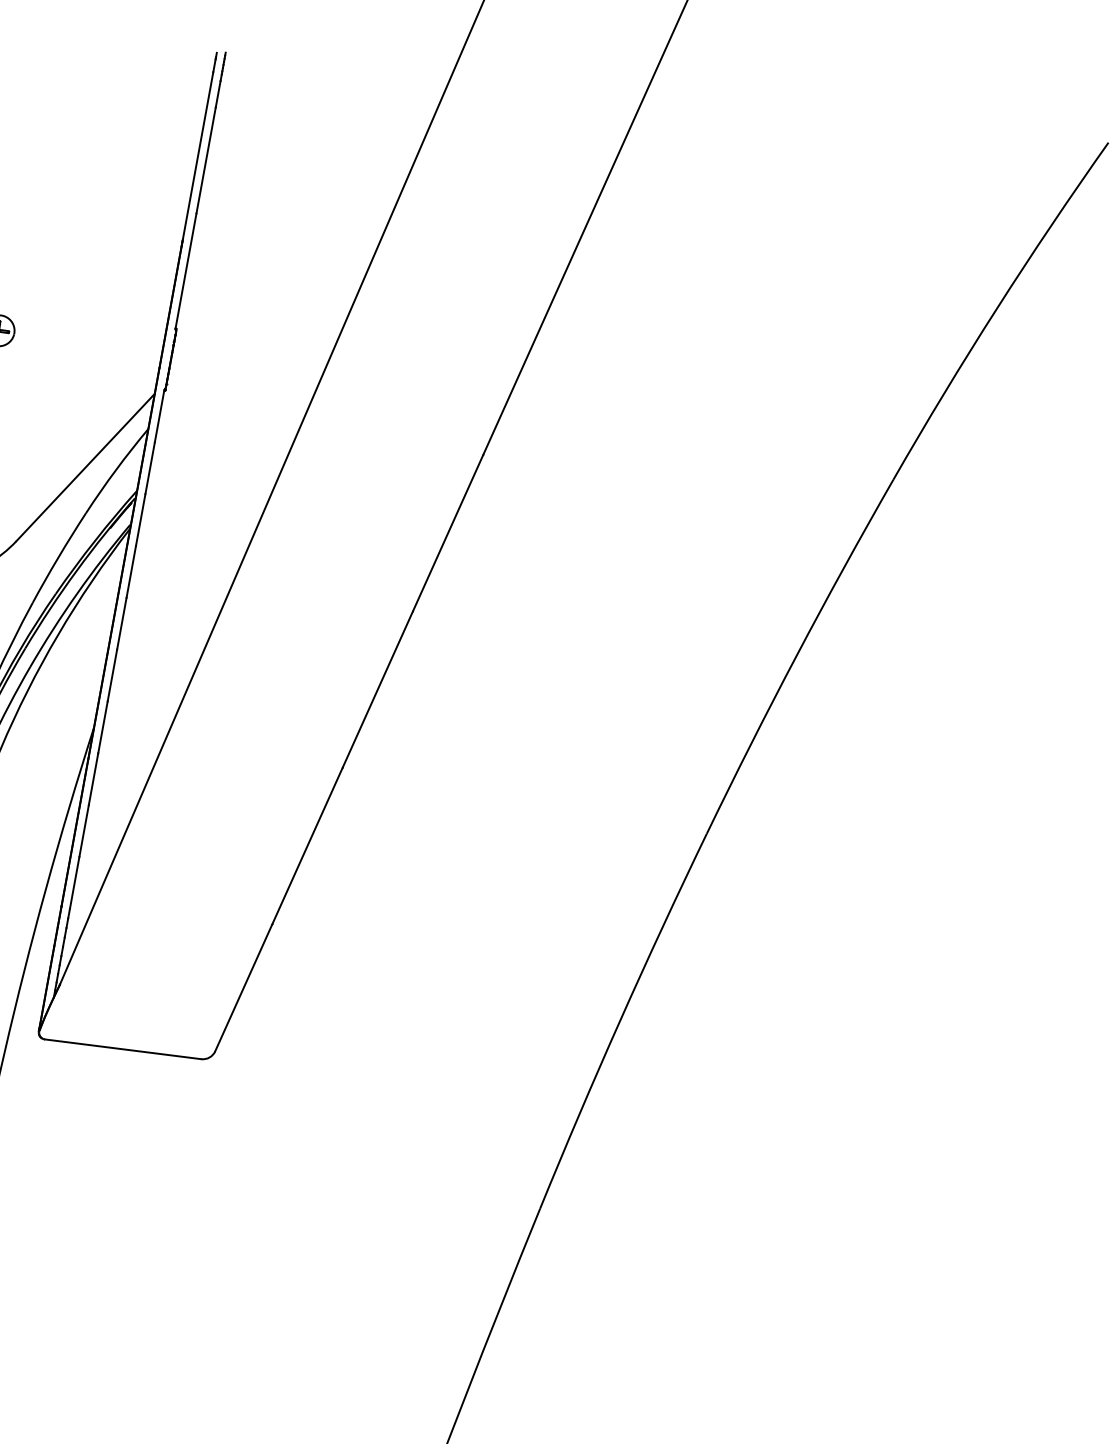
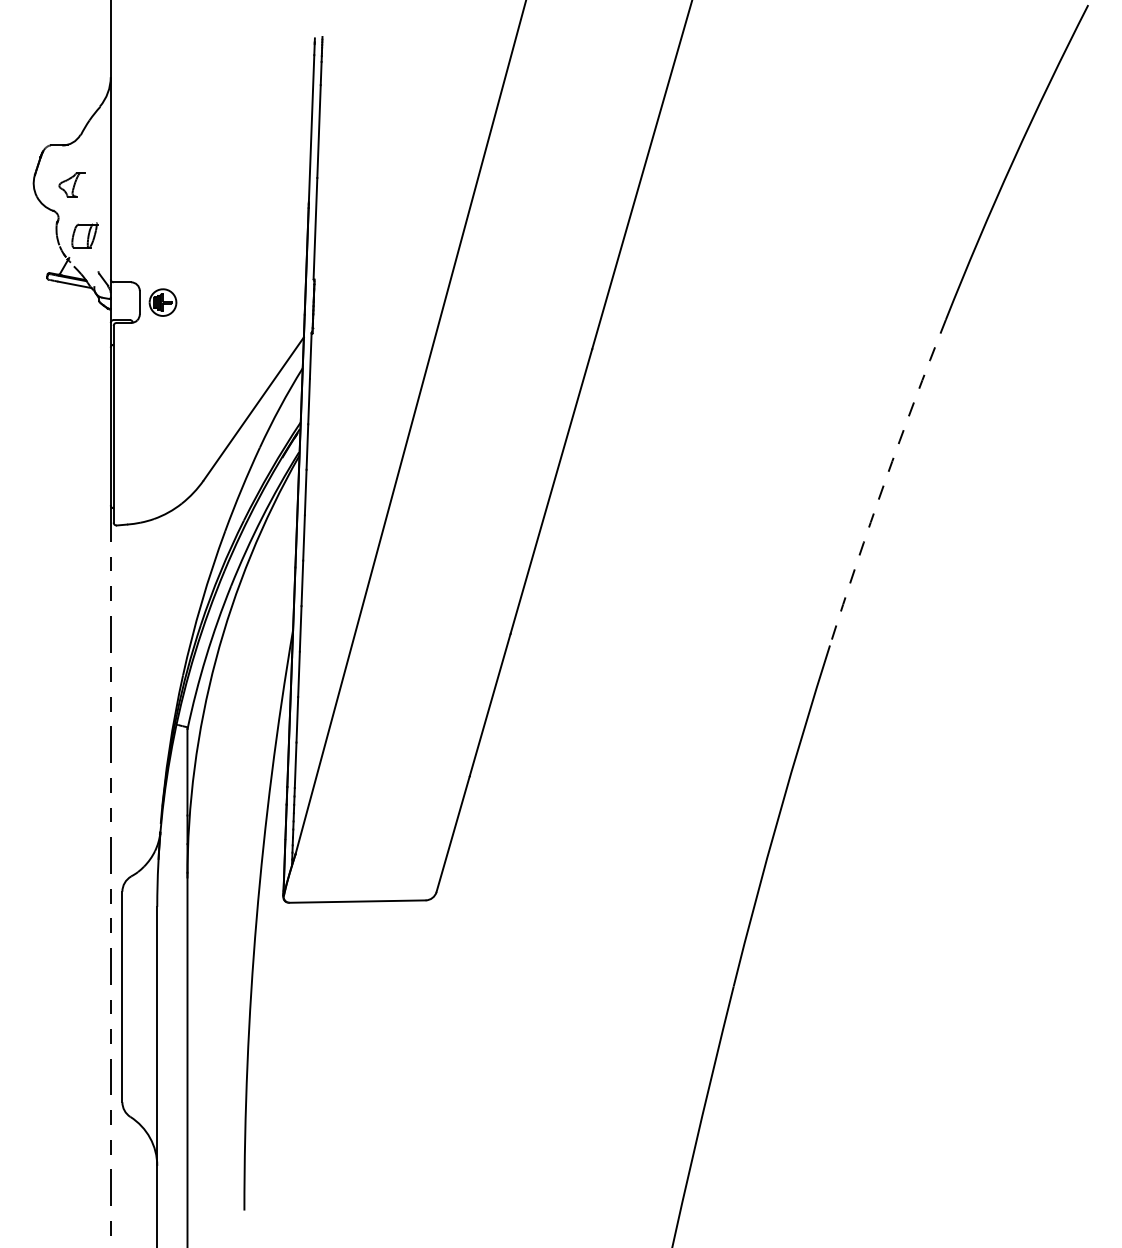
arc: (797, 655) -> (885, 481), solid -> dashed

